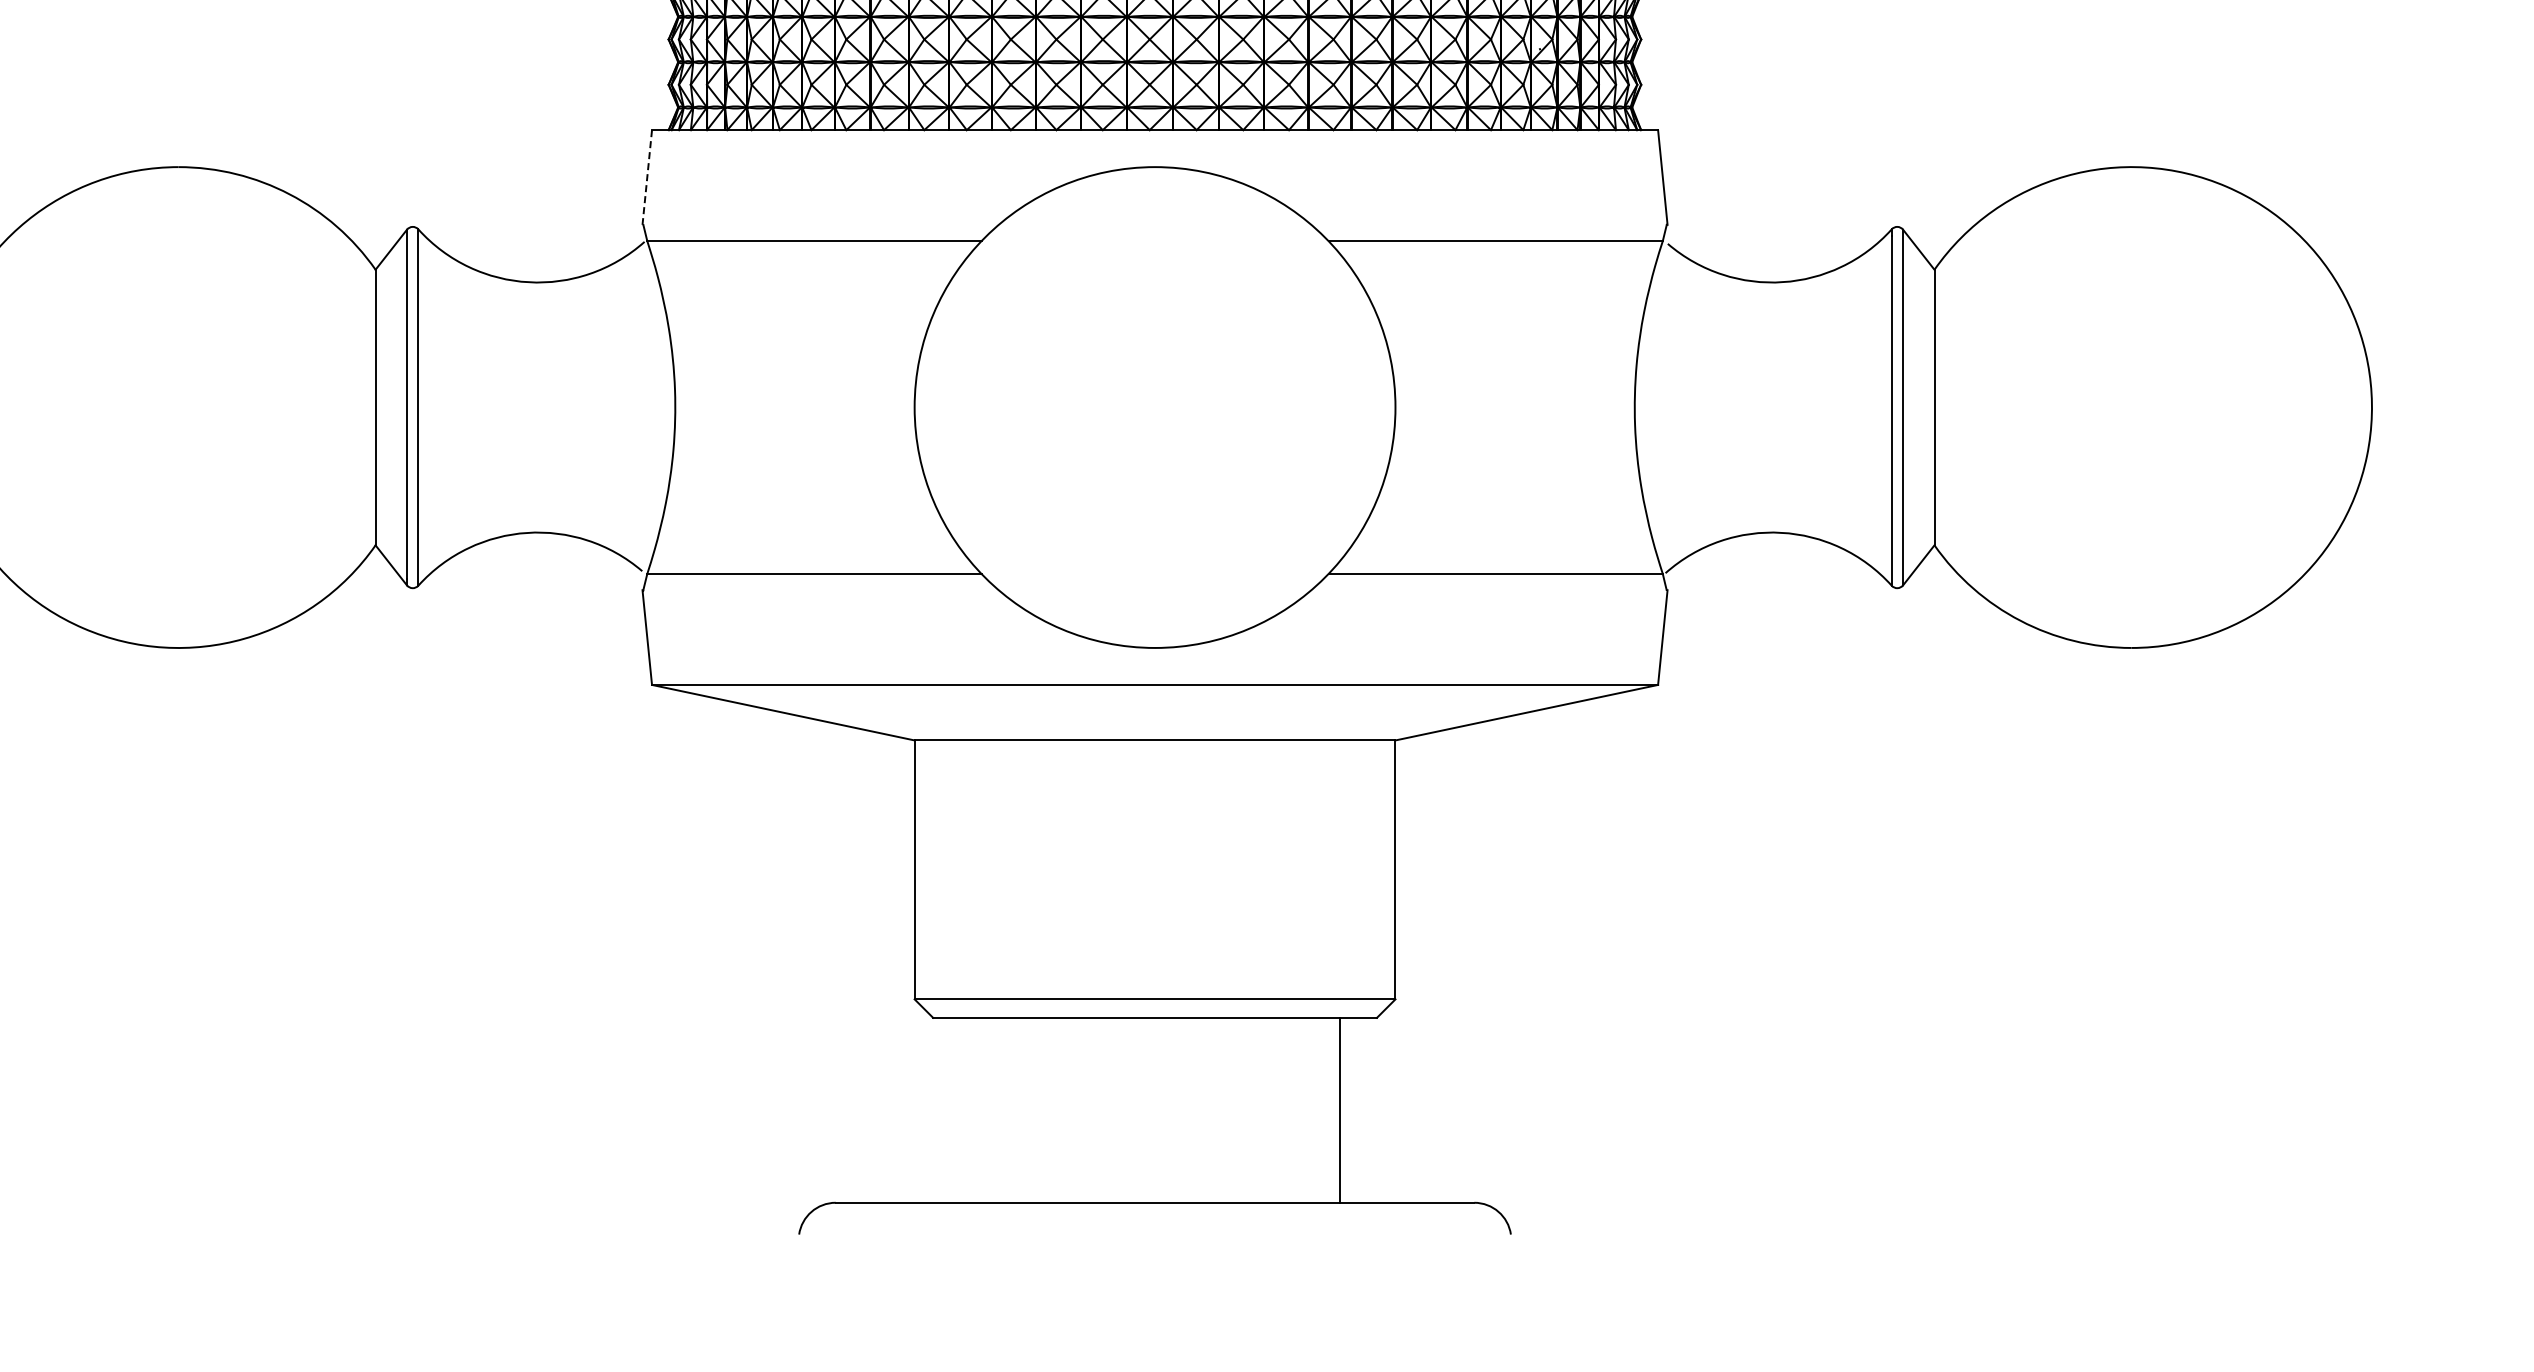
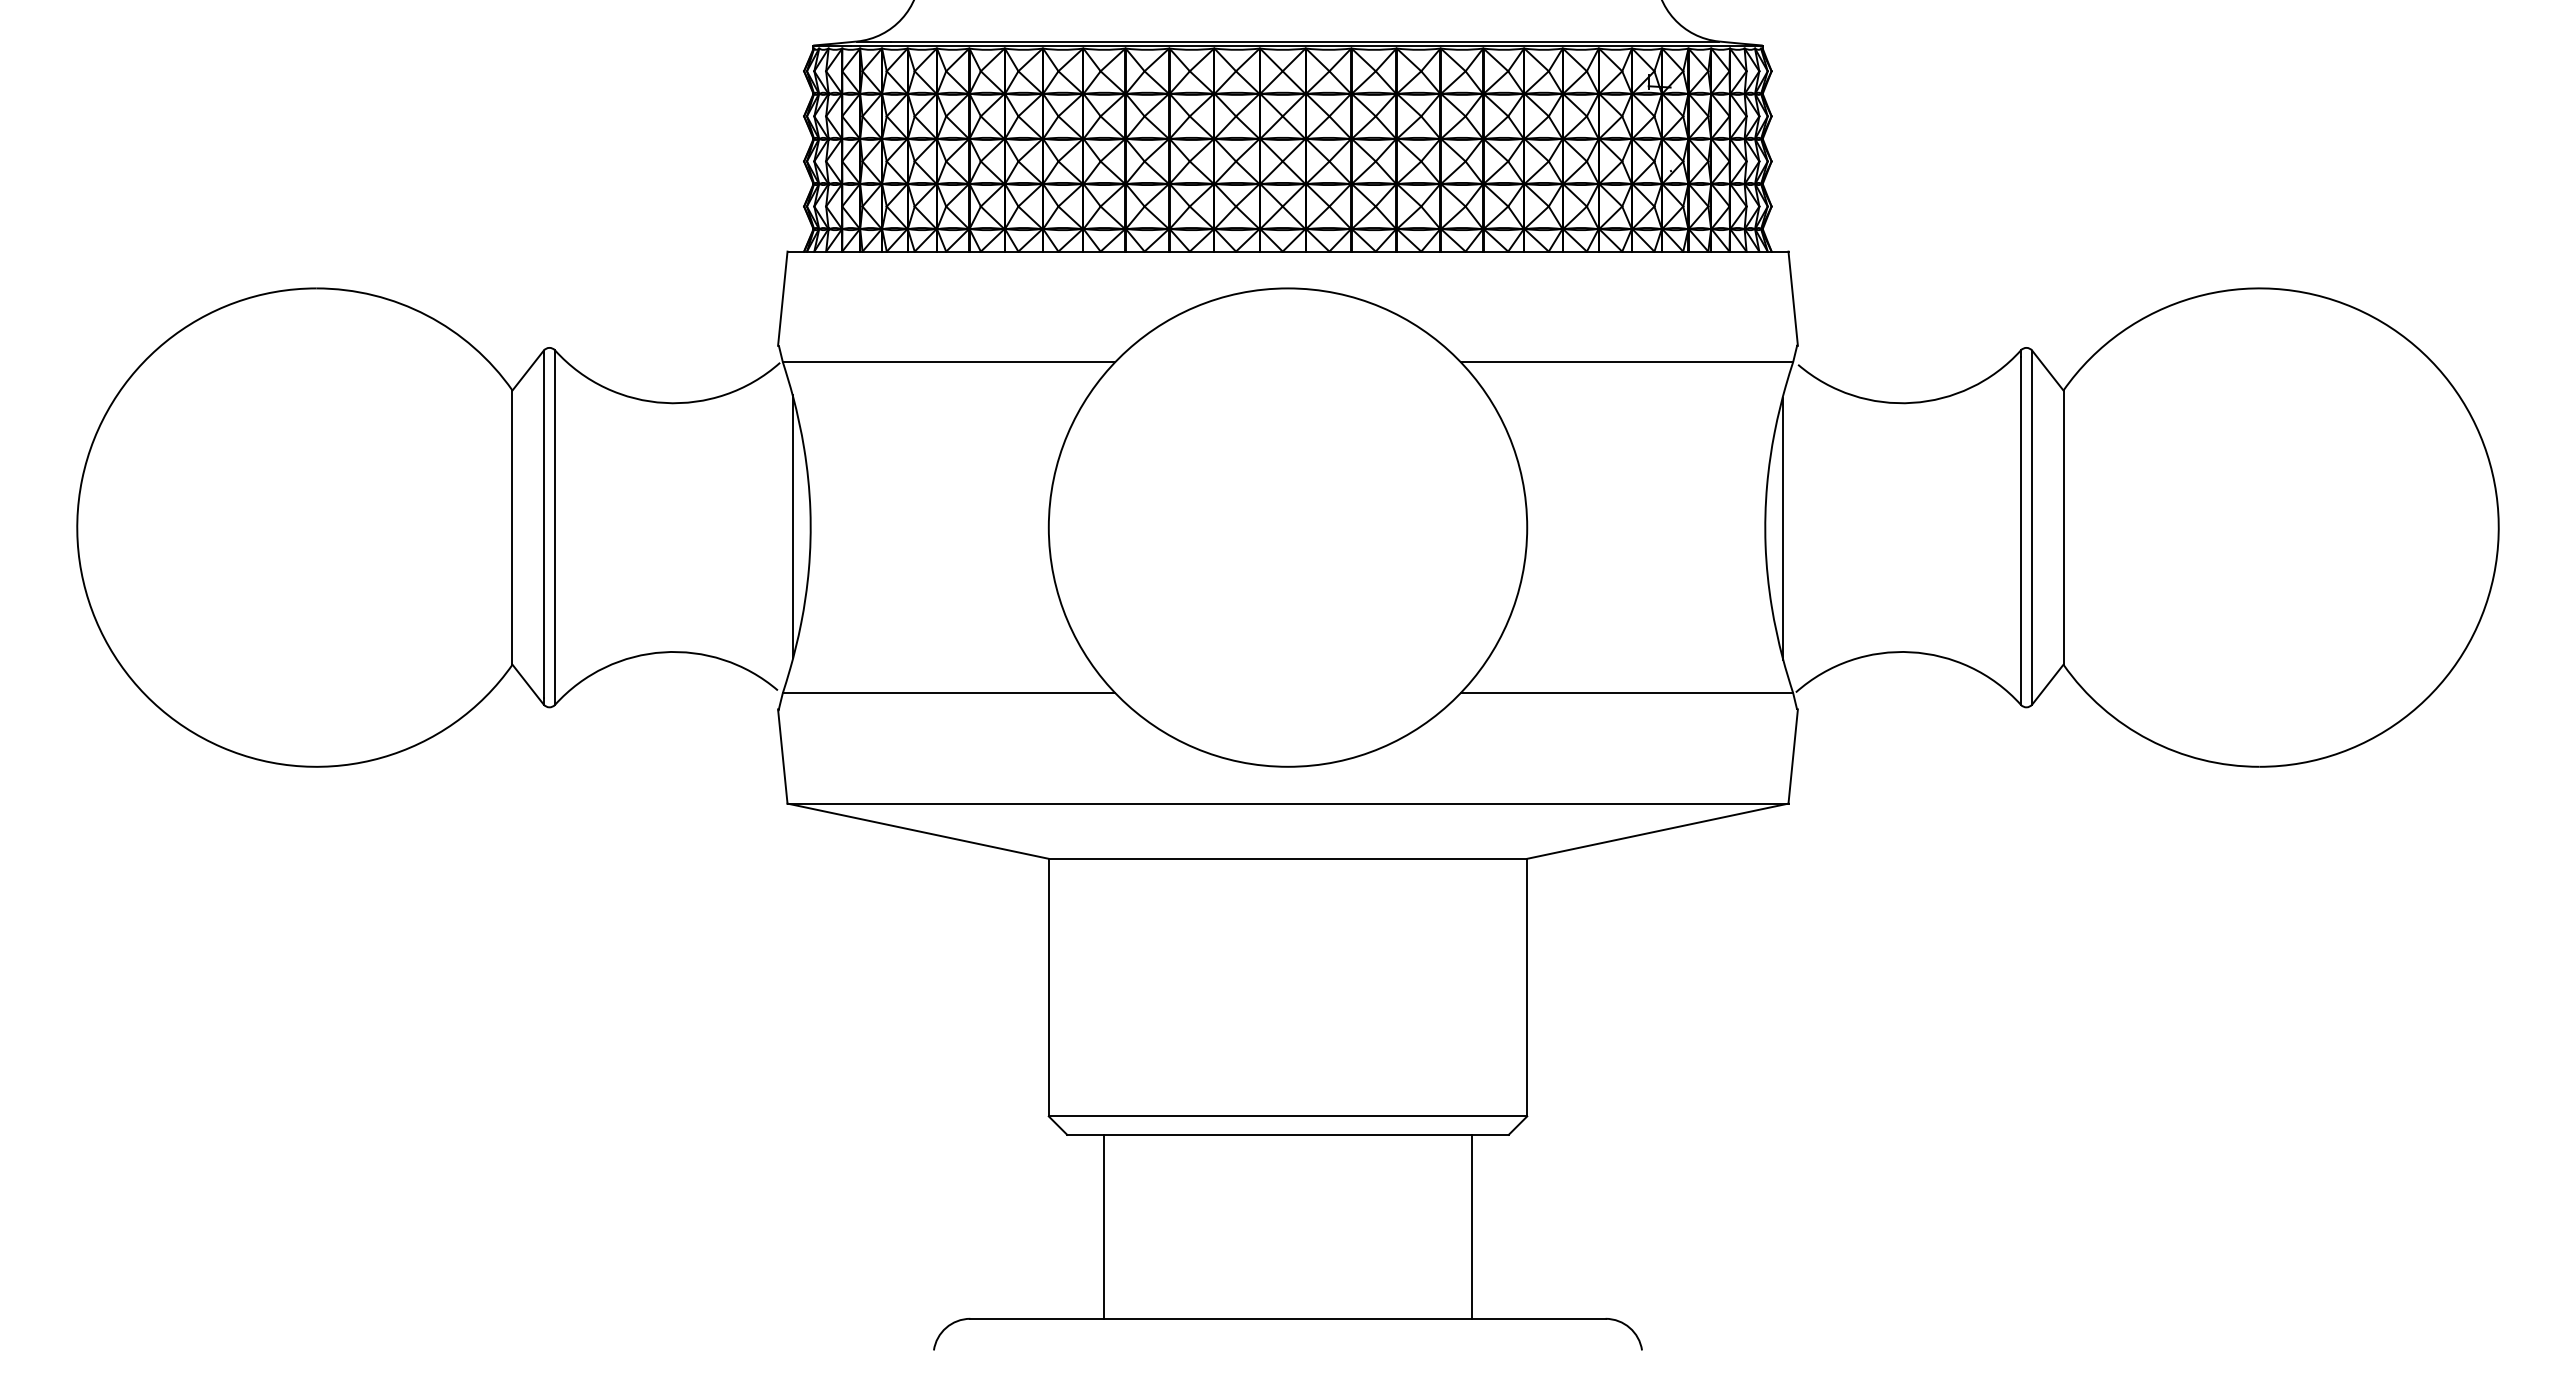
line: (646, 178) -> (782, 299), dashed -> solid
line: (658, 406) -> (793, 526), added
line: (1652, 408) -> (1782, 528), added
line: (970, 1109) -> (1104, 1226), added

